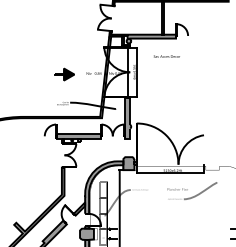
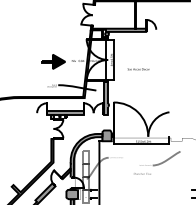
text: (166, 56) -> (138, 69), moved
part: (64, 74) -> (53, 61), size x1.43
text: (177, 189) -> (142, 173), moved

